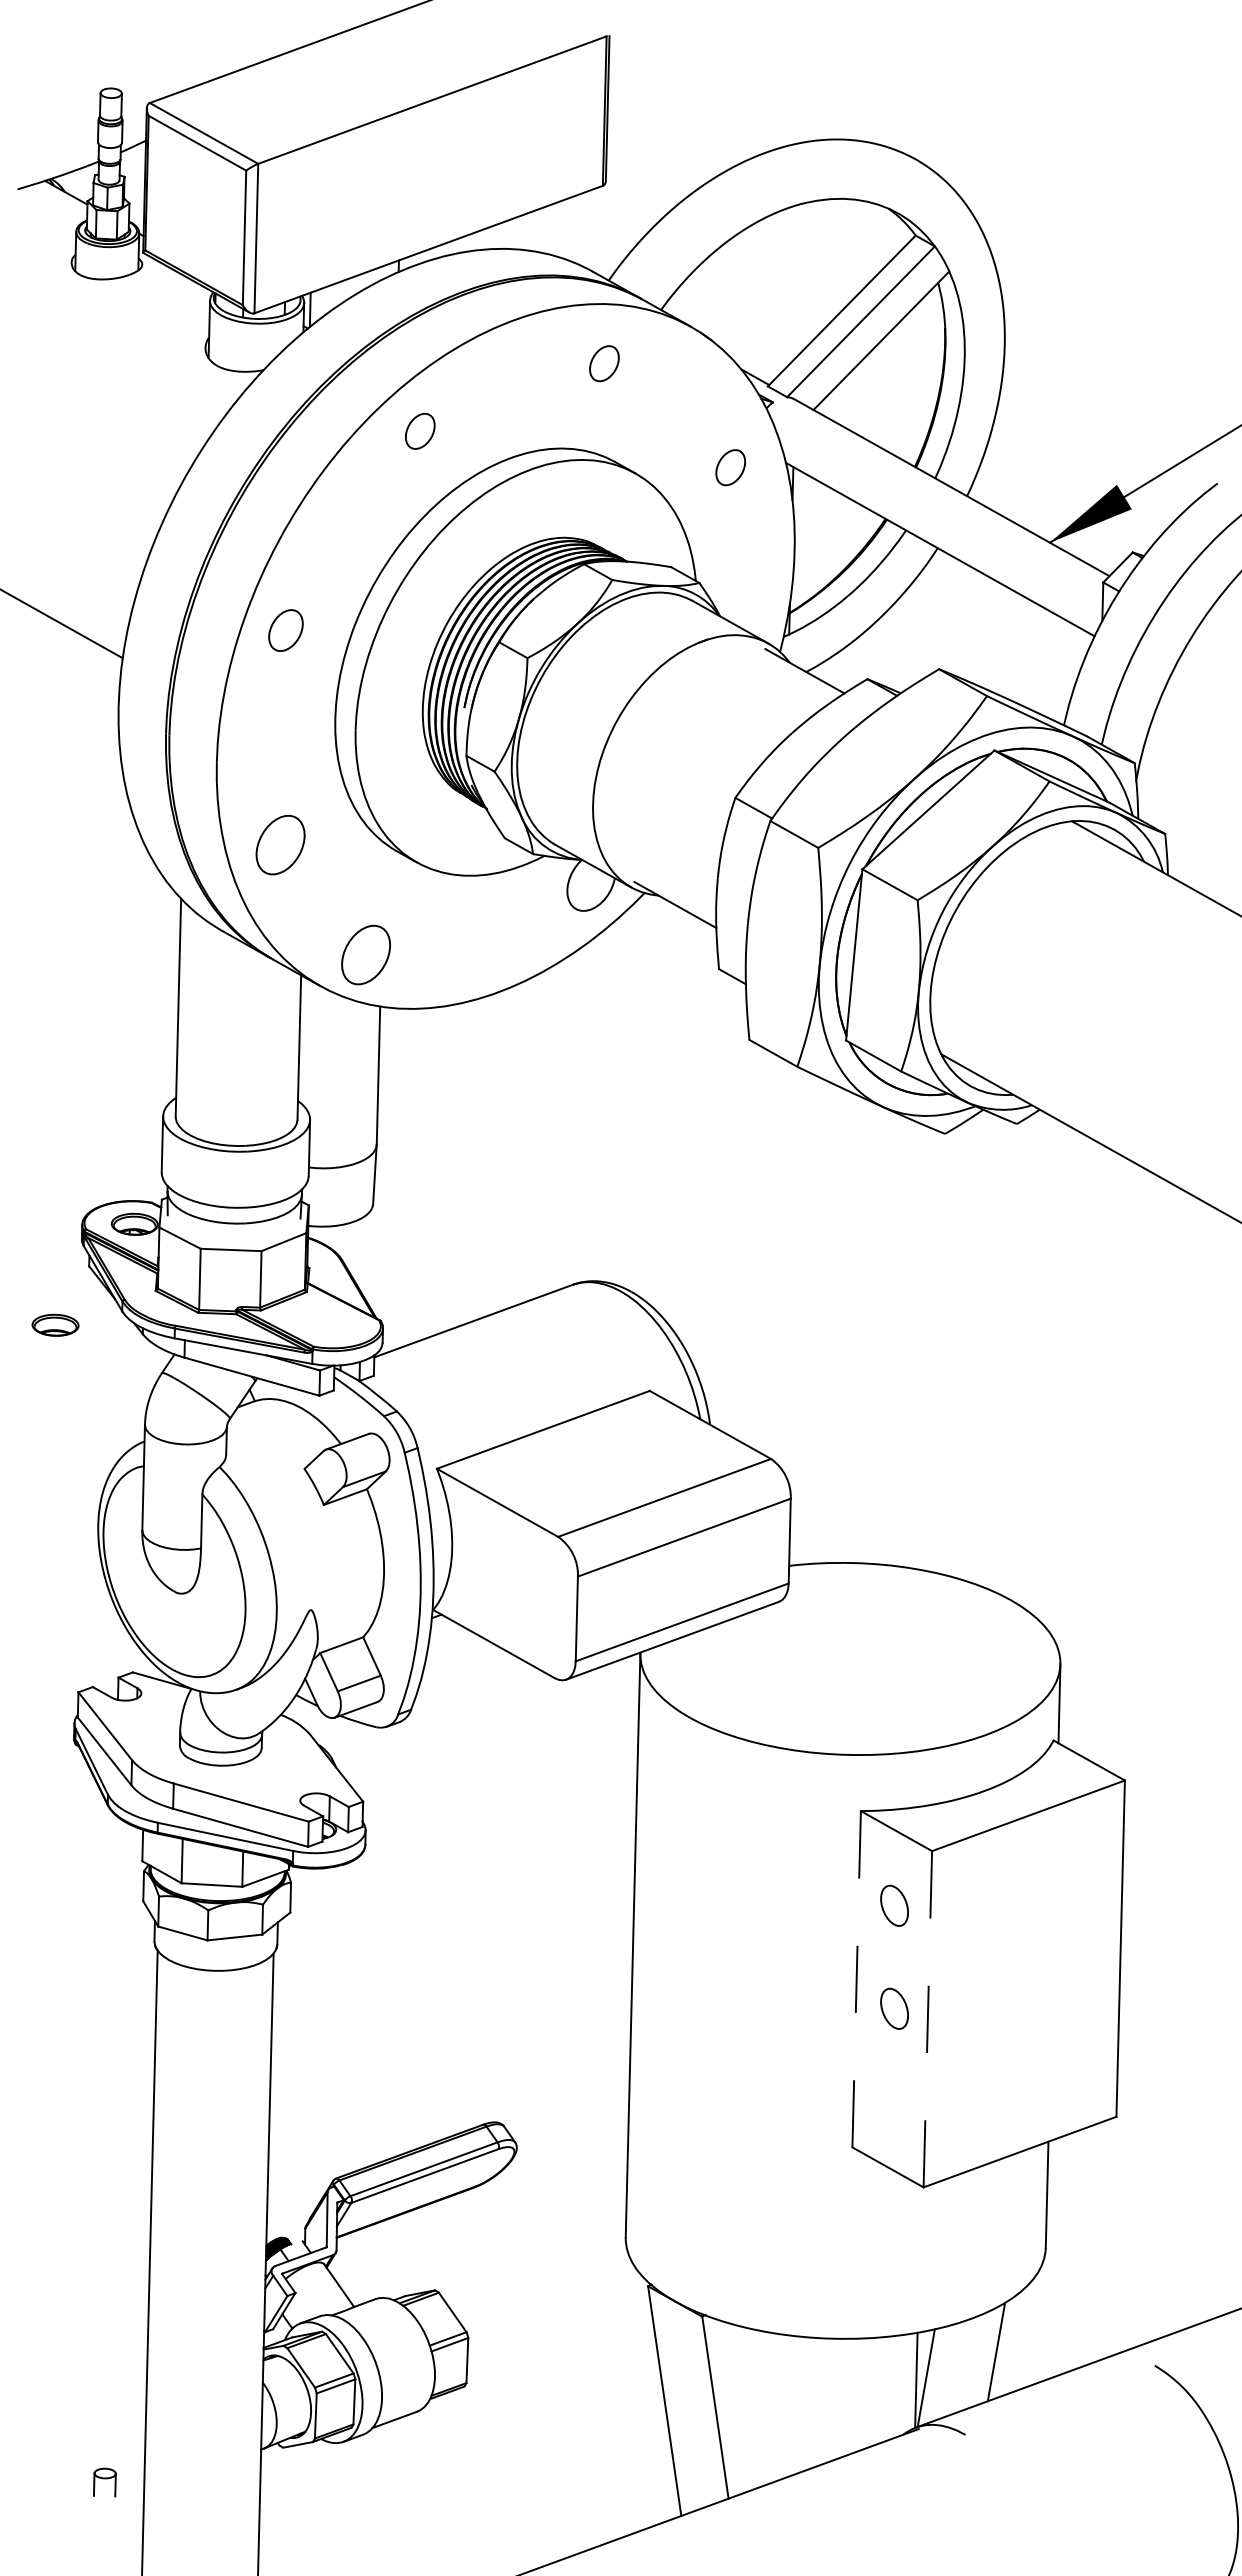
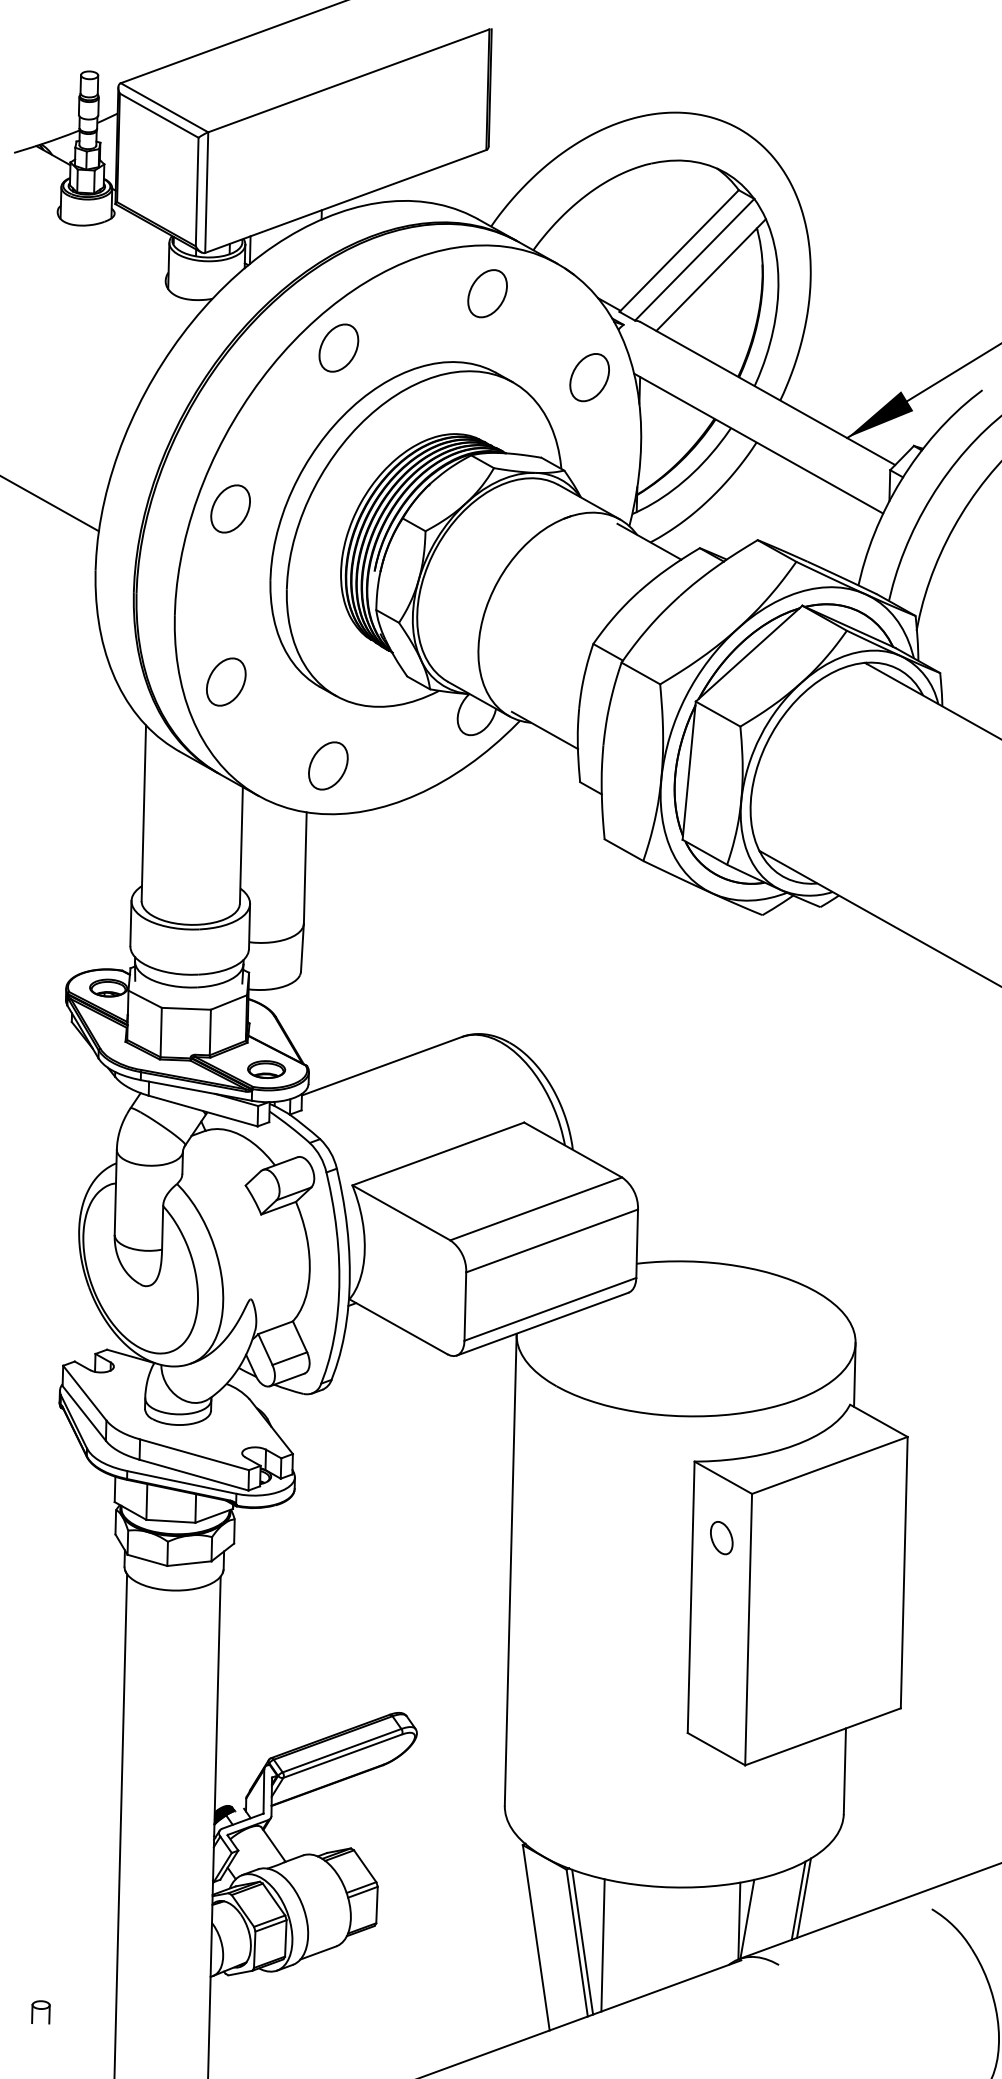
part: (604, 363) -> (487, 293), size x1.67
part: (420, 431) -> (339, 348), size x1.67
part: (730, 467) -> (589, 377), size x1.67
part: (285, 630) -> (230, 508), size x1.43
part: (365, 955) -> (327, 766), moved
part: (55, 1324) -> (266, 1068), moved
line: (856, 1978) -> (691, 1596), dashed -> solid
part: (894, 2008) -> (721, 1620), removed
line: (927, 2018) -> (748, 1629), dashed -> solid
line: (989, 2354) -> (798, 1900), added
line: (722, 2406) -> (582, 1942), added
line: (747, 2410) -> (603, 1945), added
part: (104, 2482) -> (40, 2012), moved

